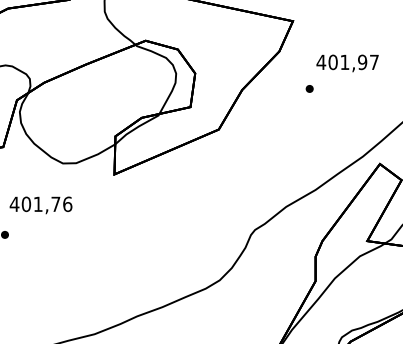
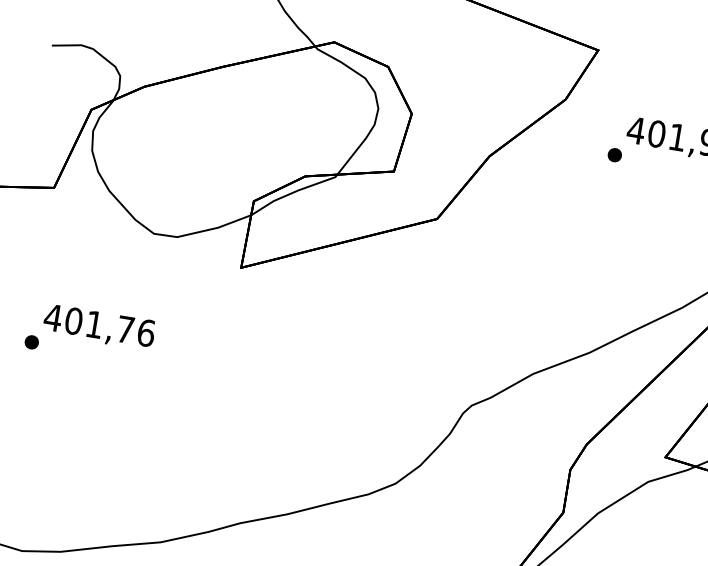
part: (309, 88) -> (614, 154), moved
text: (40, 205) -> (98, 327), moved

